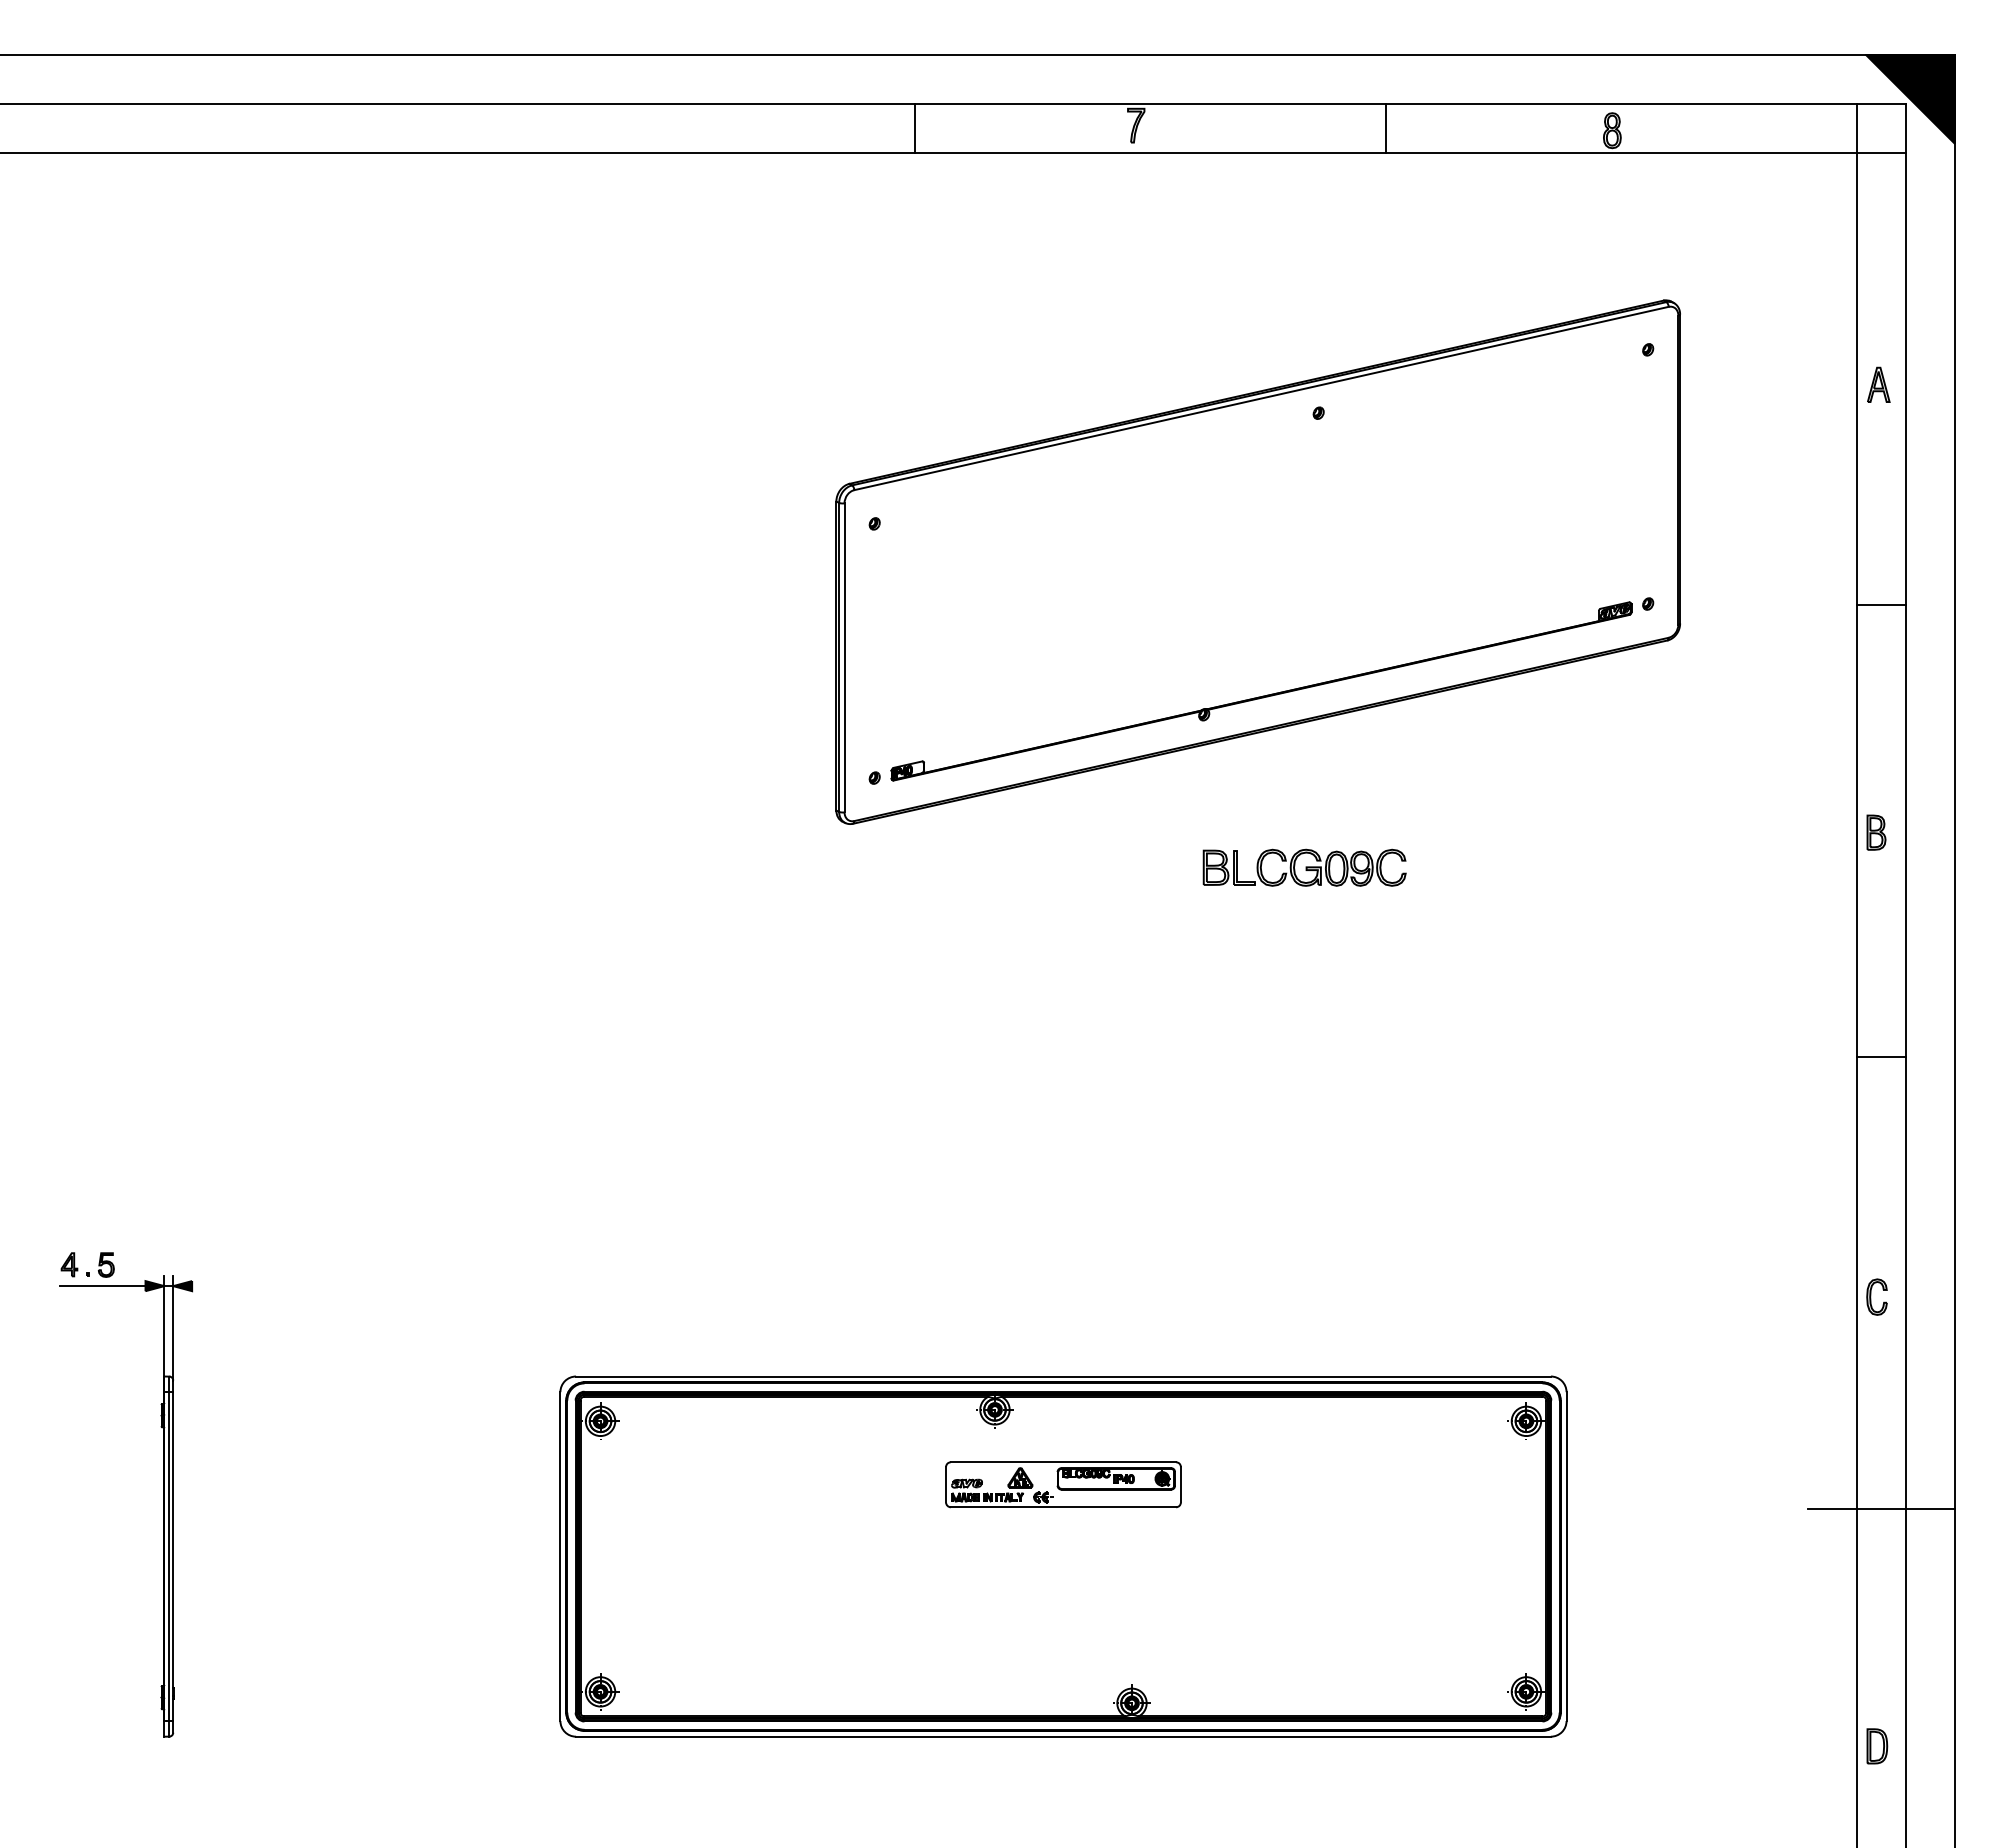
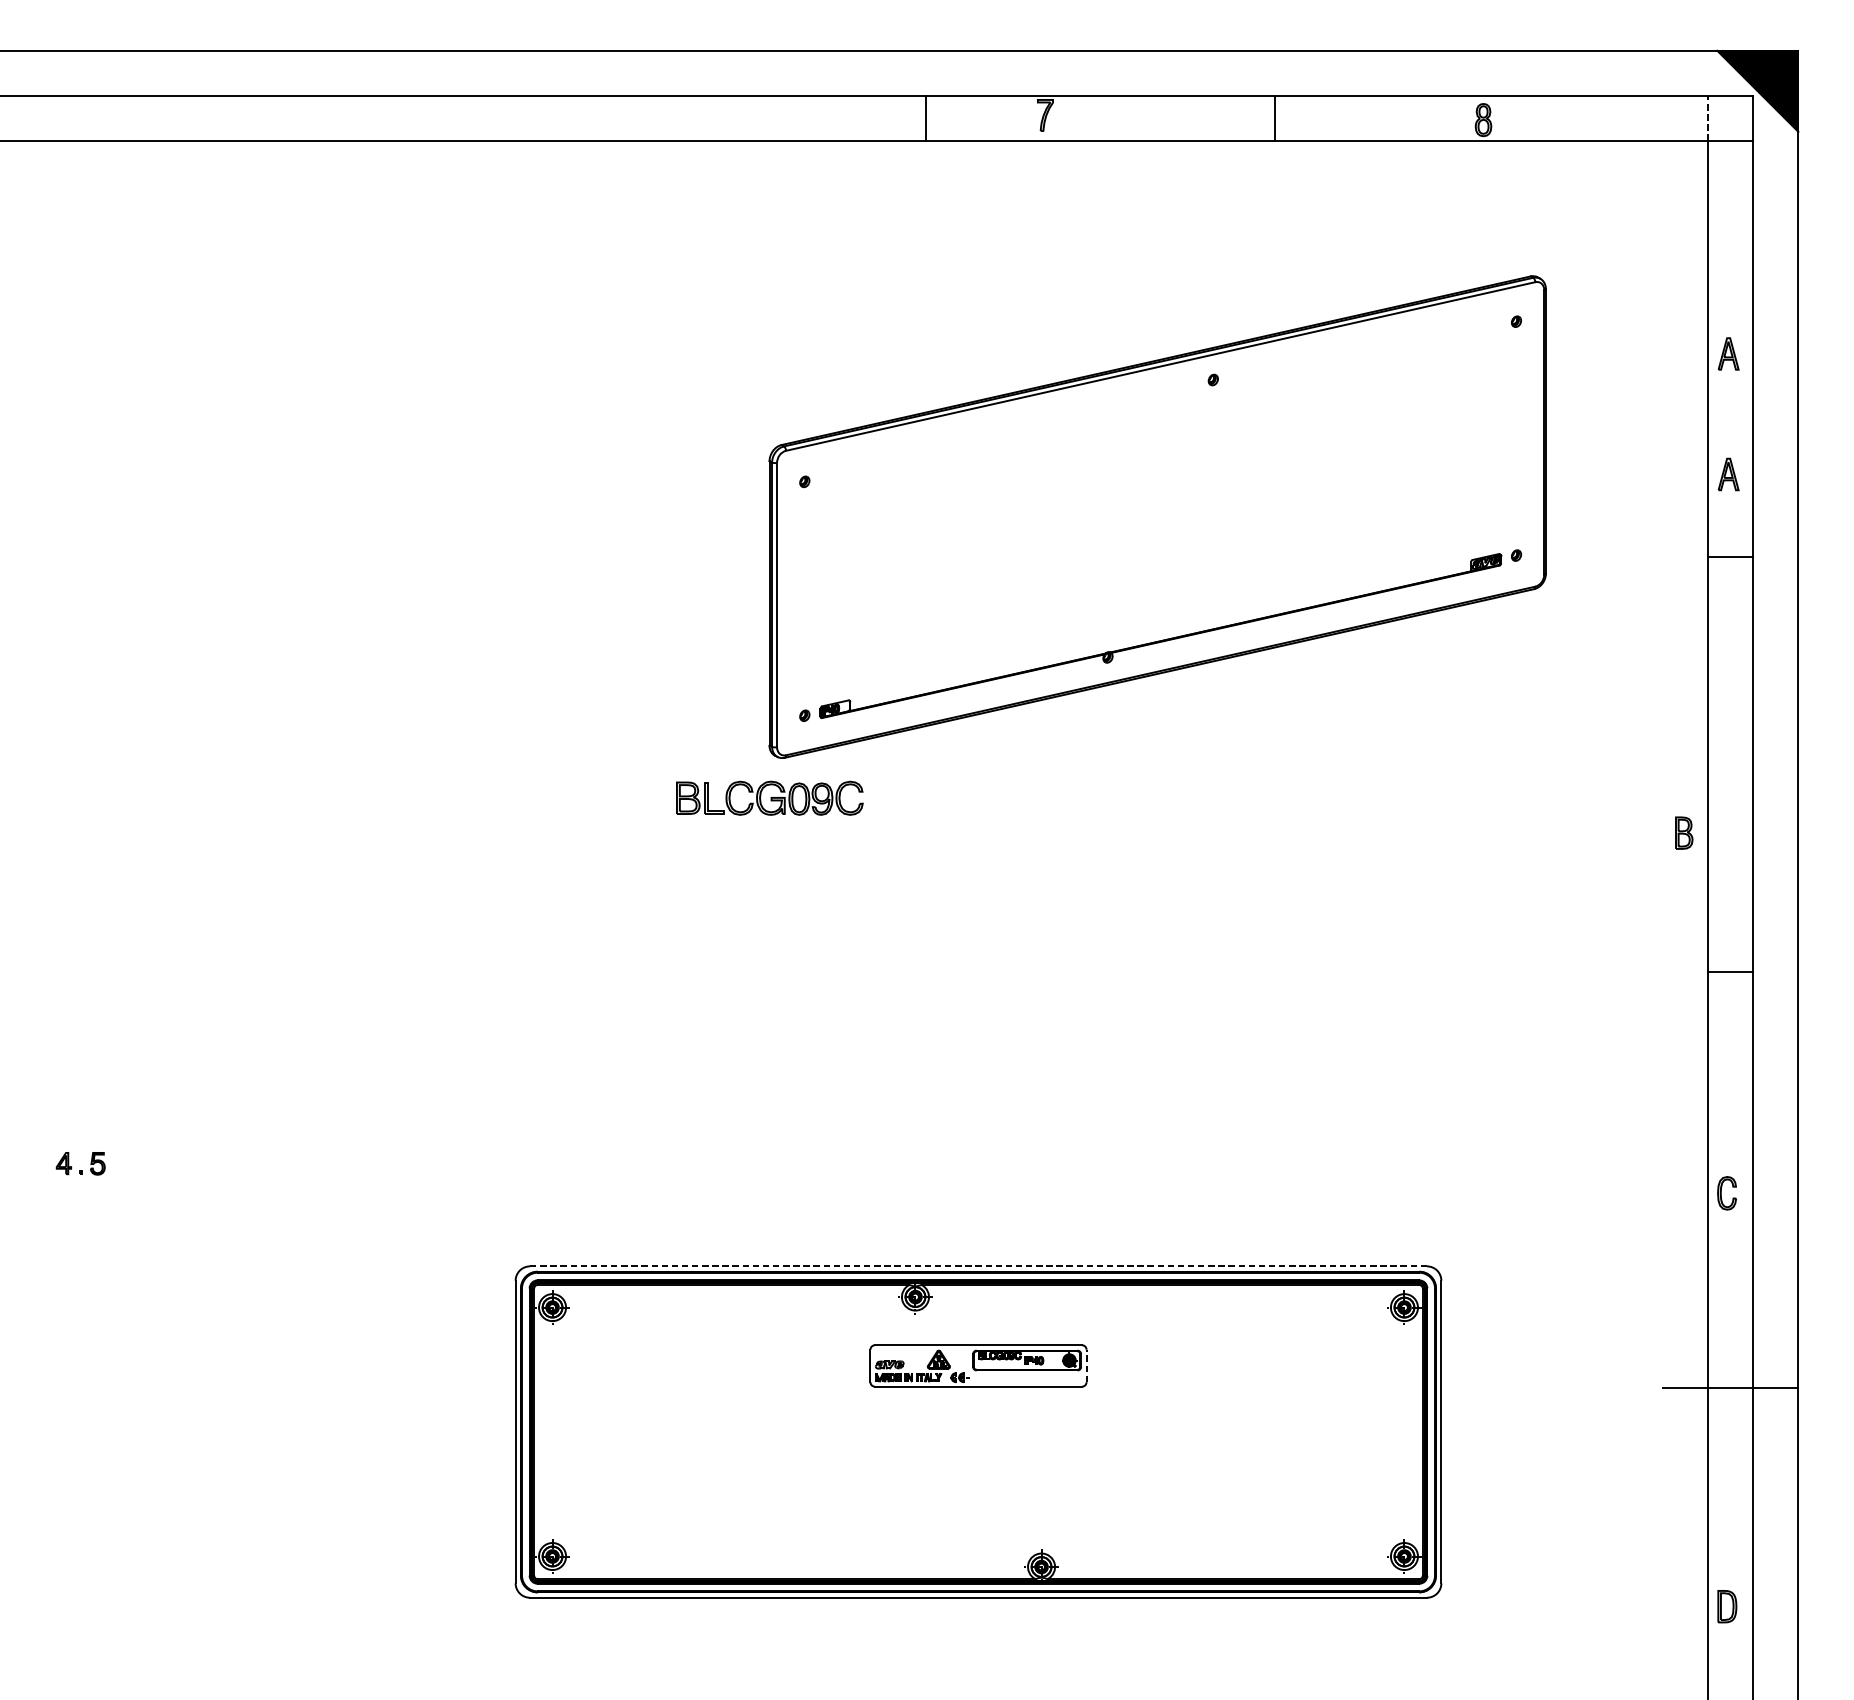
line: (914, 128) -> (926, 118), moved
line: (1856, 128) -> (1708, 118), solid -> dashed
part: (1878, 515) -> (1728, 474), added
part: (1876, 832) -> (1684, 832), moved
part: (1304, 867) -> (769, 798), moved
line: (1063, 1376) -> (978, 1266), solid -> dashed
line: (1180, 1484) -> (1086, 1365), solid -> dashed
part: (163, 1506) -> (150, 1385), removed

